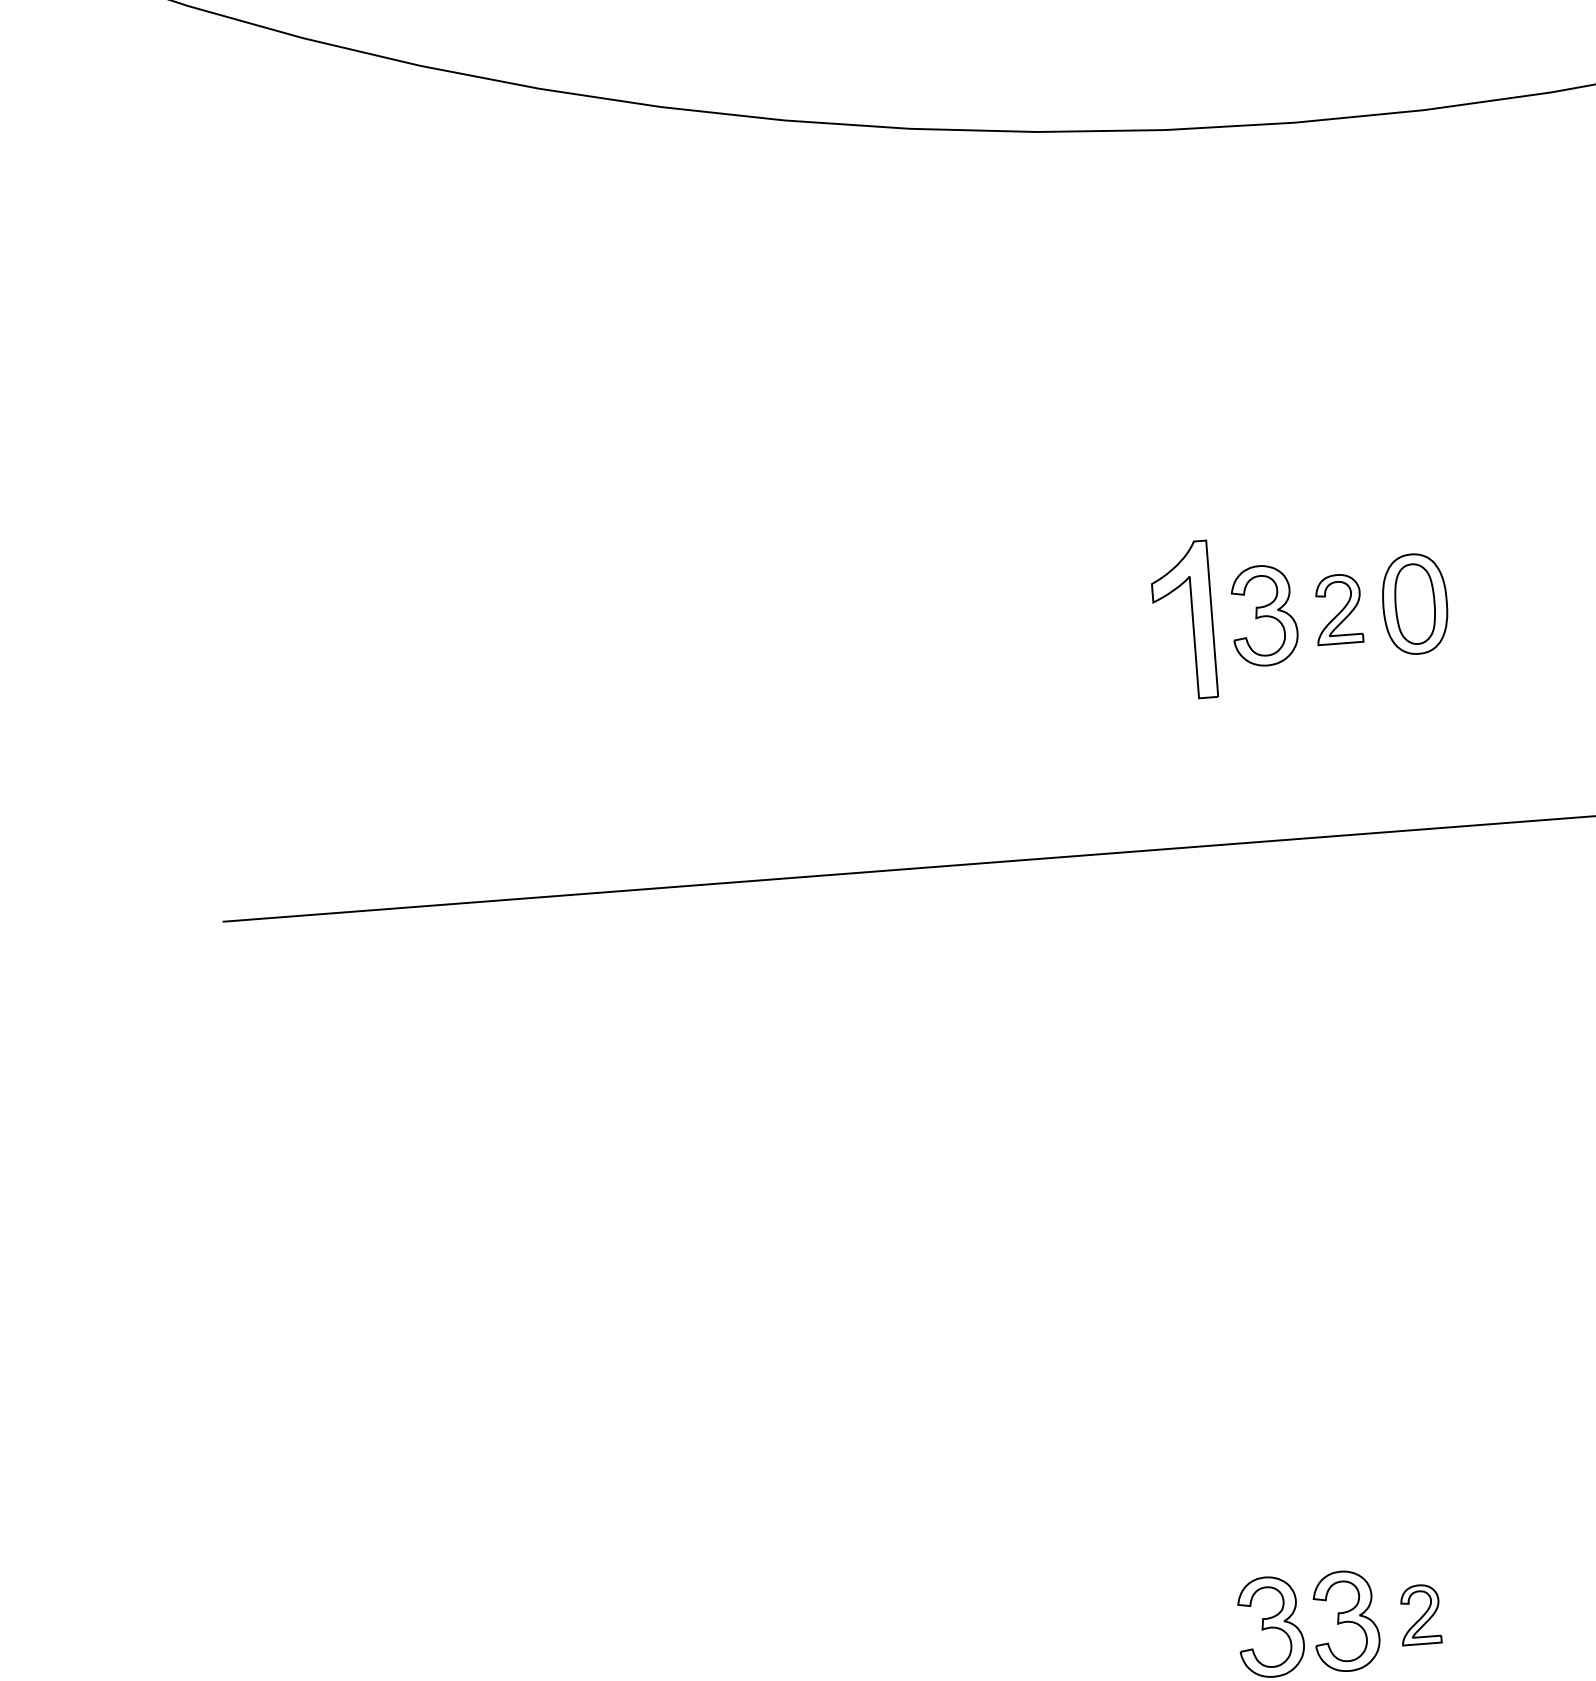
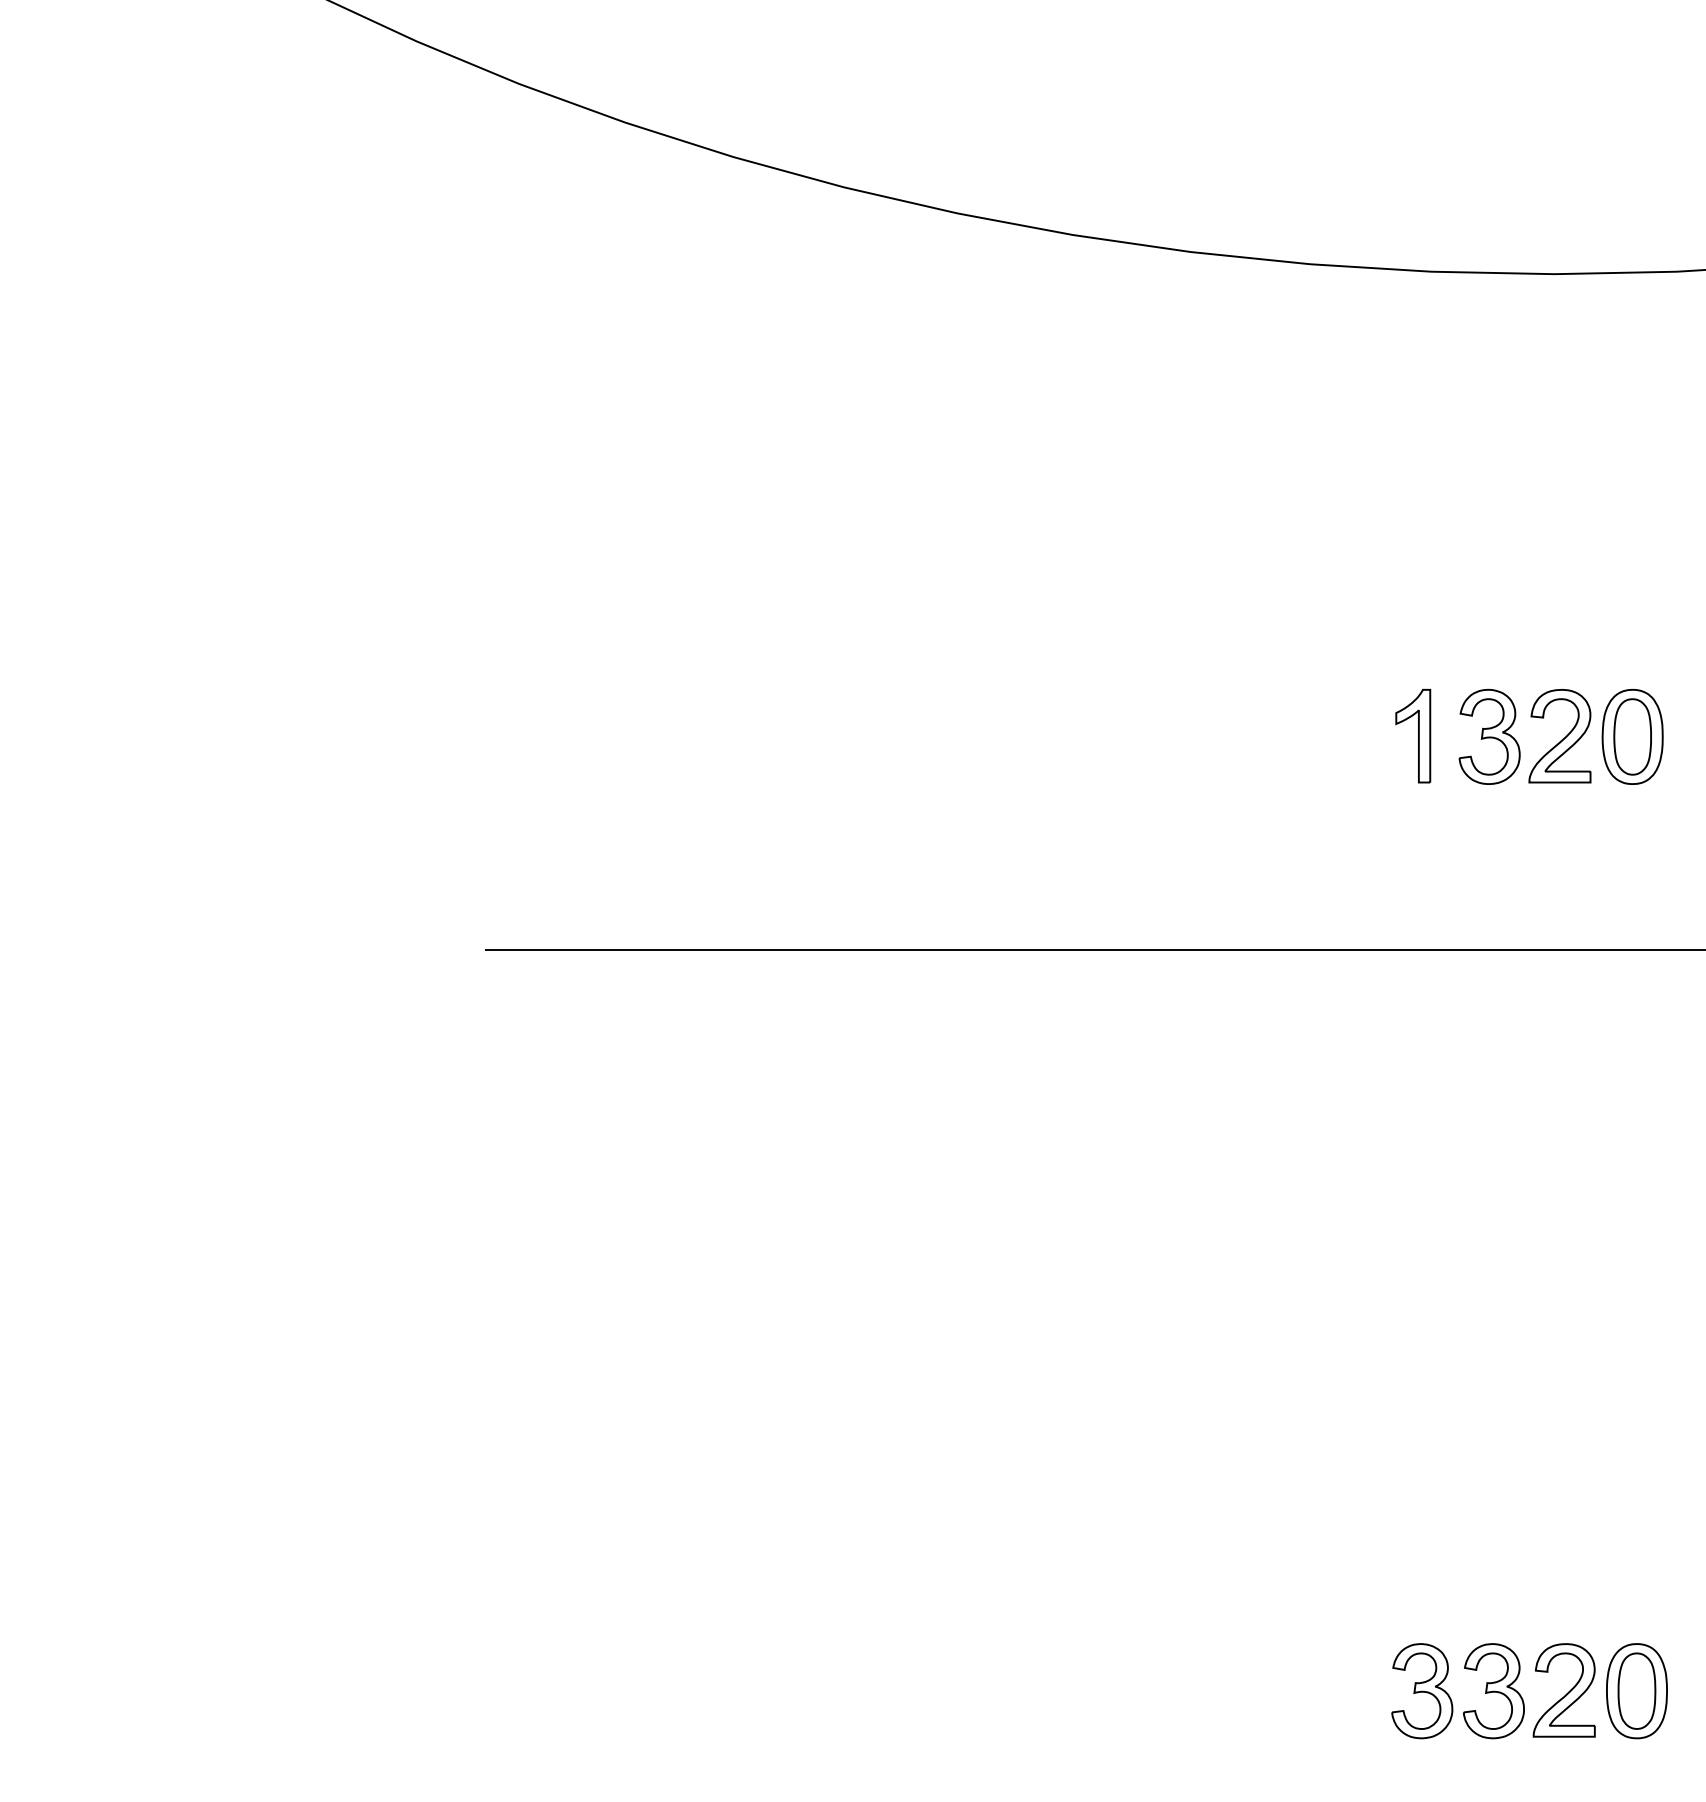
part: (1337, 609) -> (1559, 736), size x1.43
part: (1184, 621) -> (1413, 736), size x0.62
part: (1496, 1609) -> (1636, 1691), added
part: (1419, 1614) -> (1563, 1690), size x1.67

